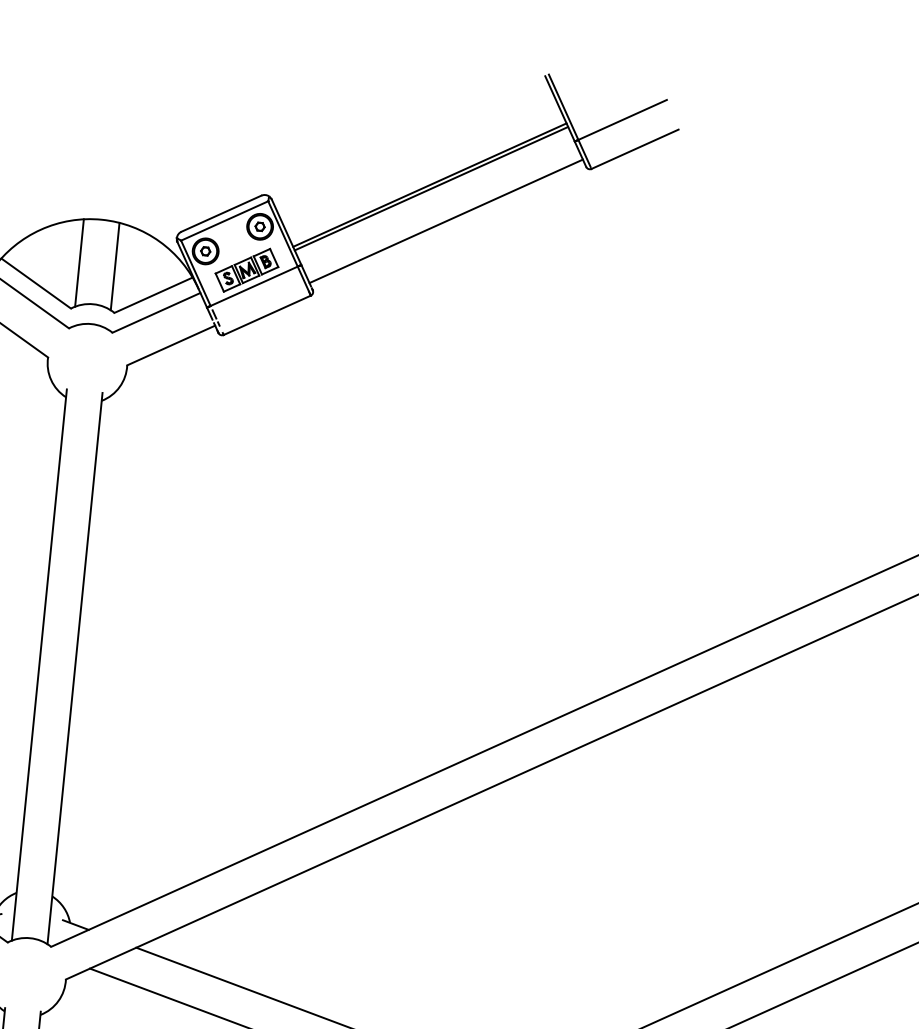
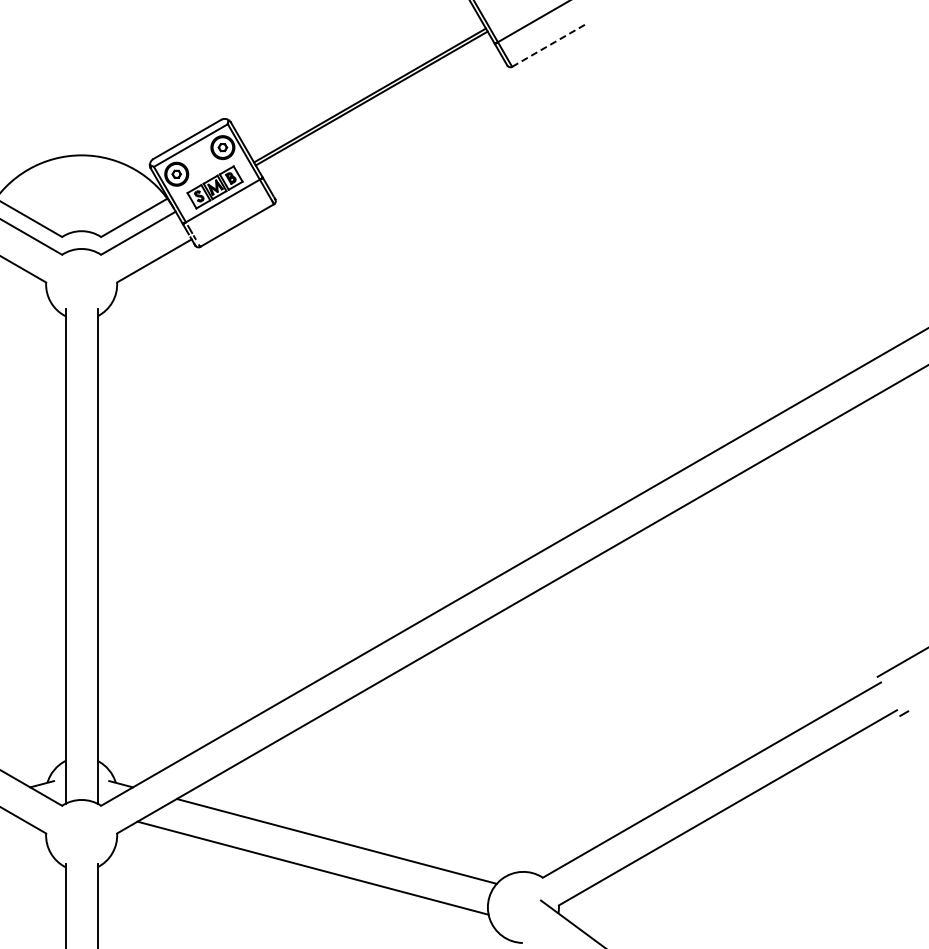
line: (635, 149) -> (549, 45), solid -> dashed
line: (445, 221) -> (387, 126), removed
line: (79, 262) -> (65, 195), removed
line: (115, 266) -> (97, 195), removed

